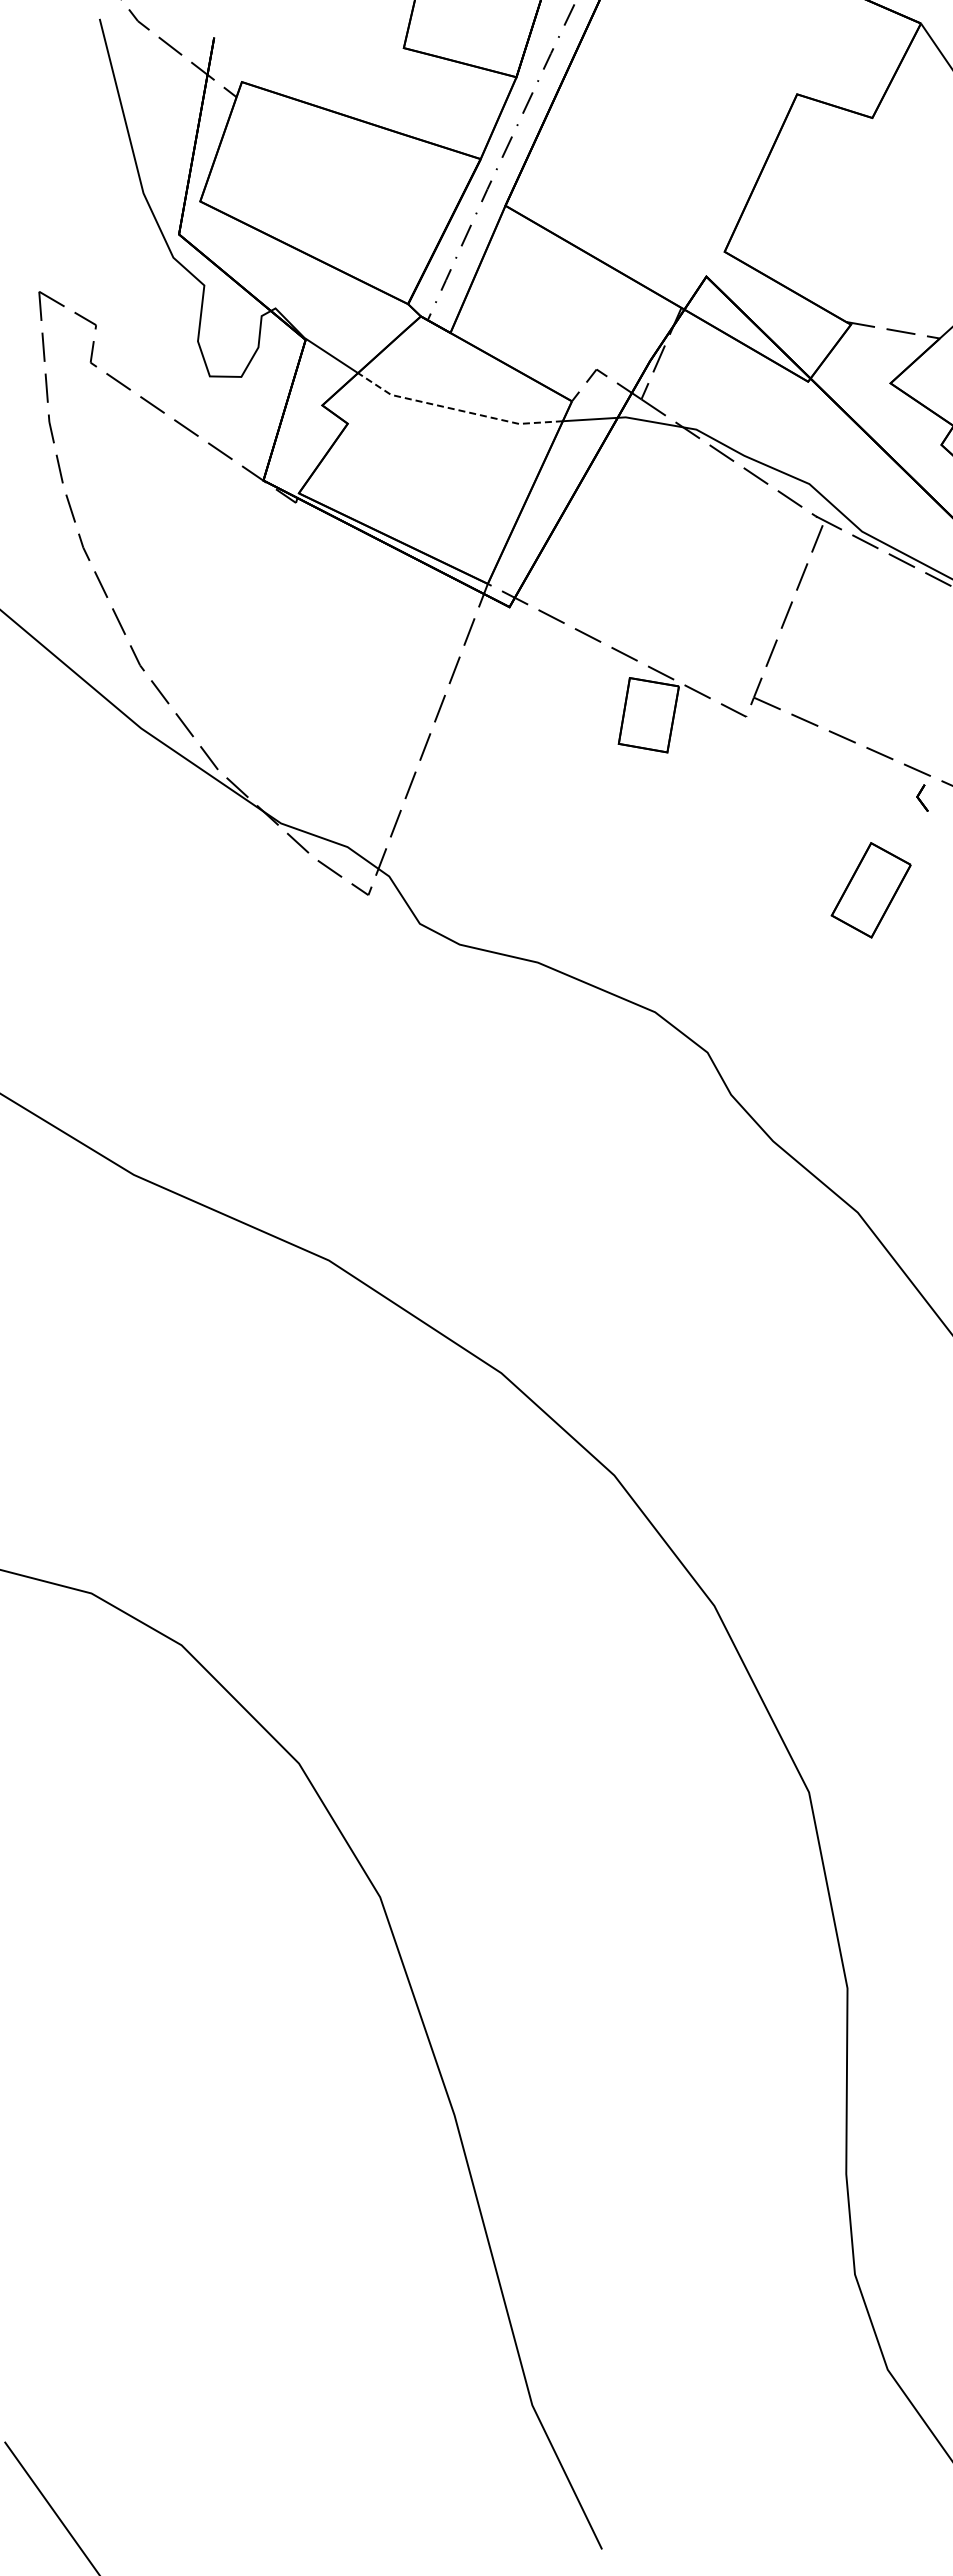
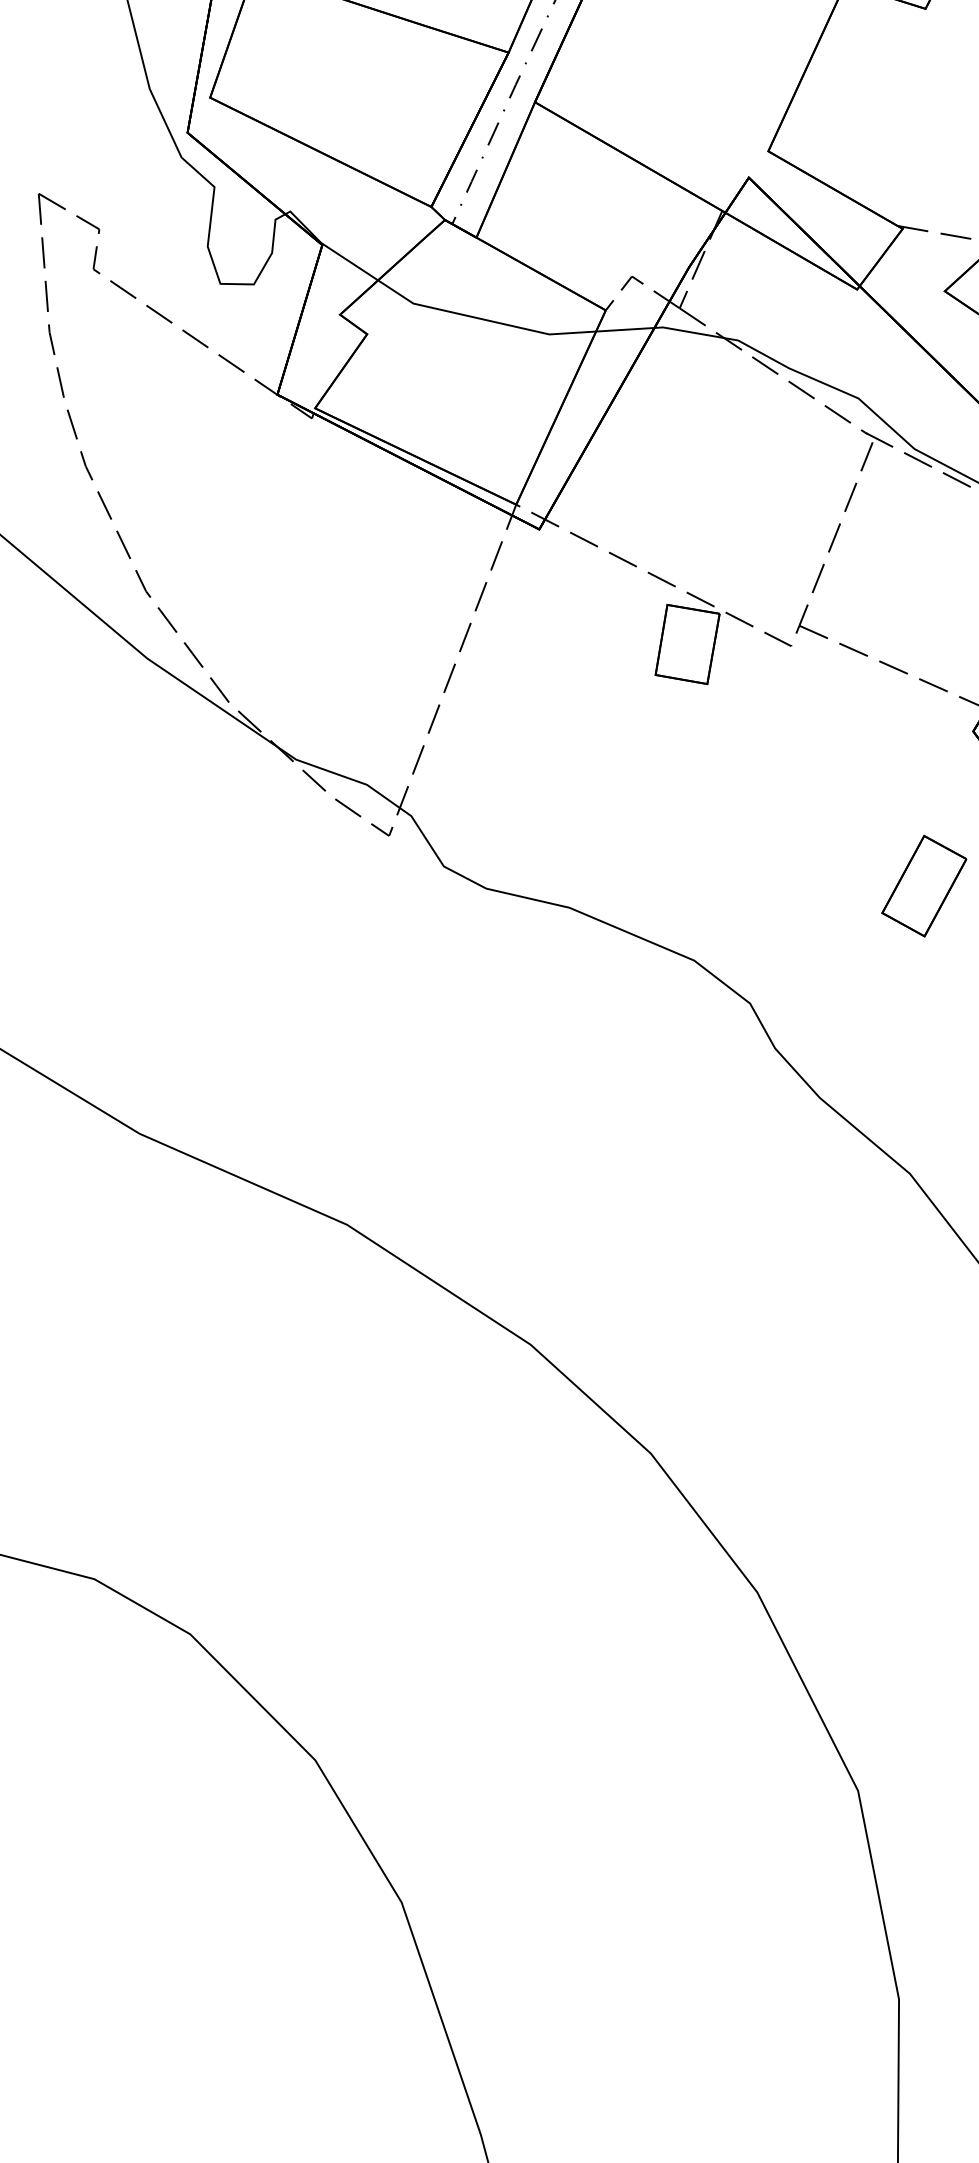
line: (457, 409) -> (483, 319), dashed -> solid
part: (870, 890) -> (923, 886), moved

